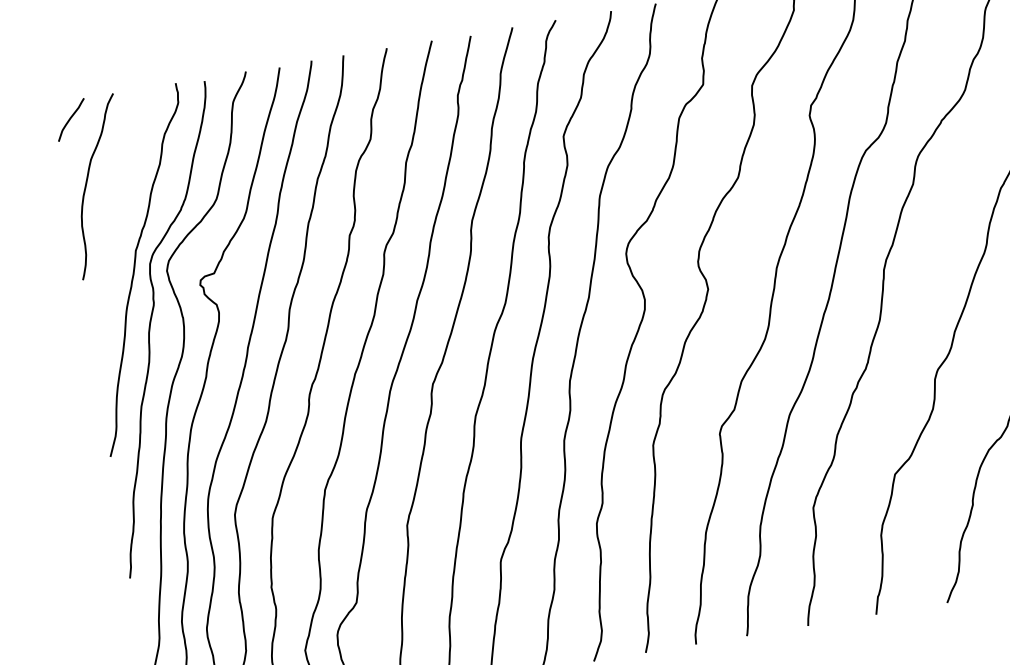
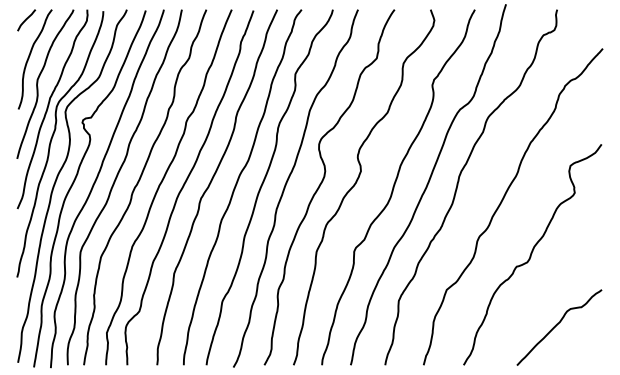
curve: (110, 228) -> (38, 83), added

